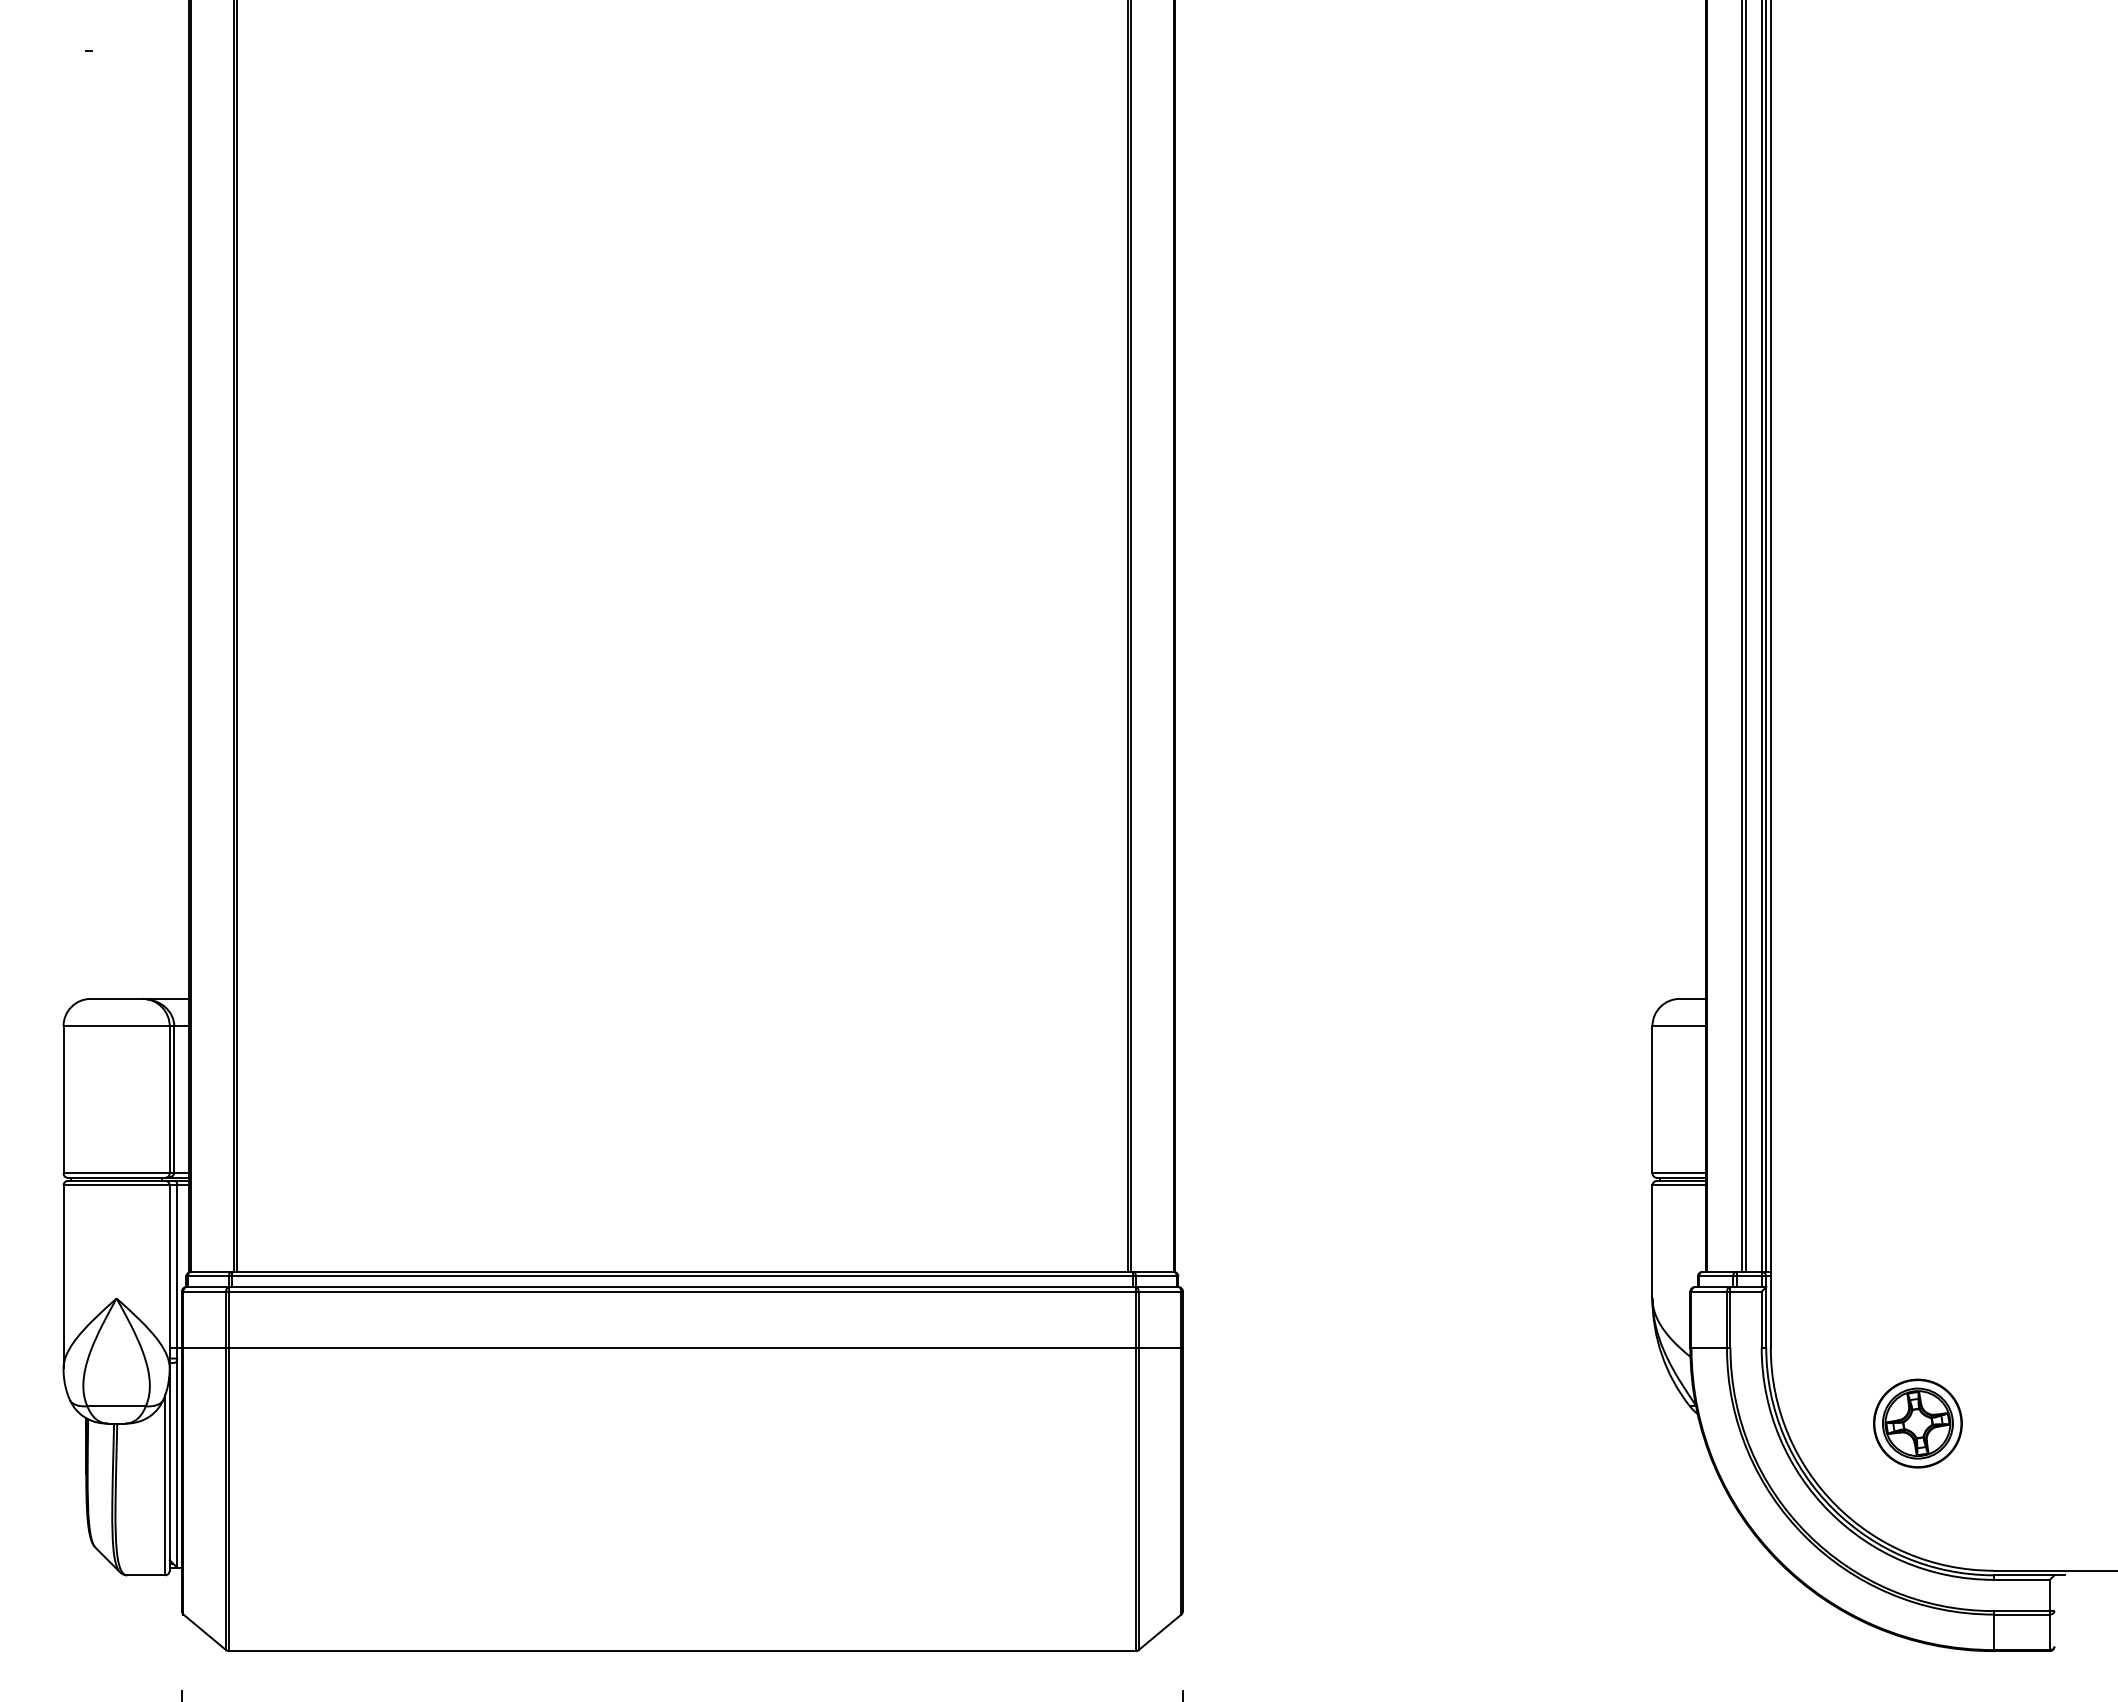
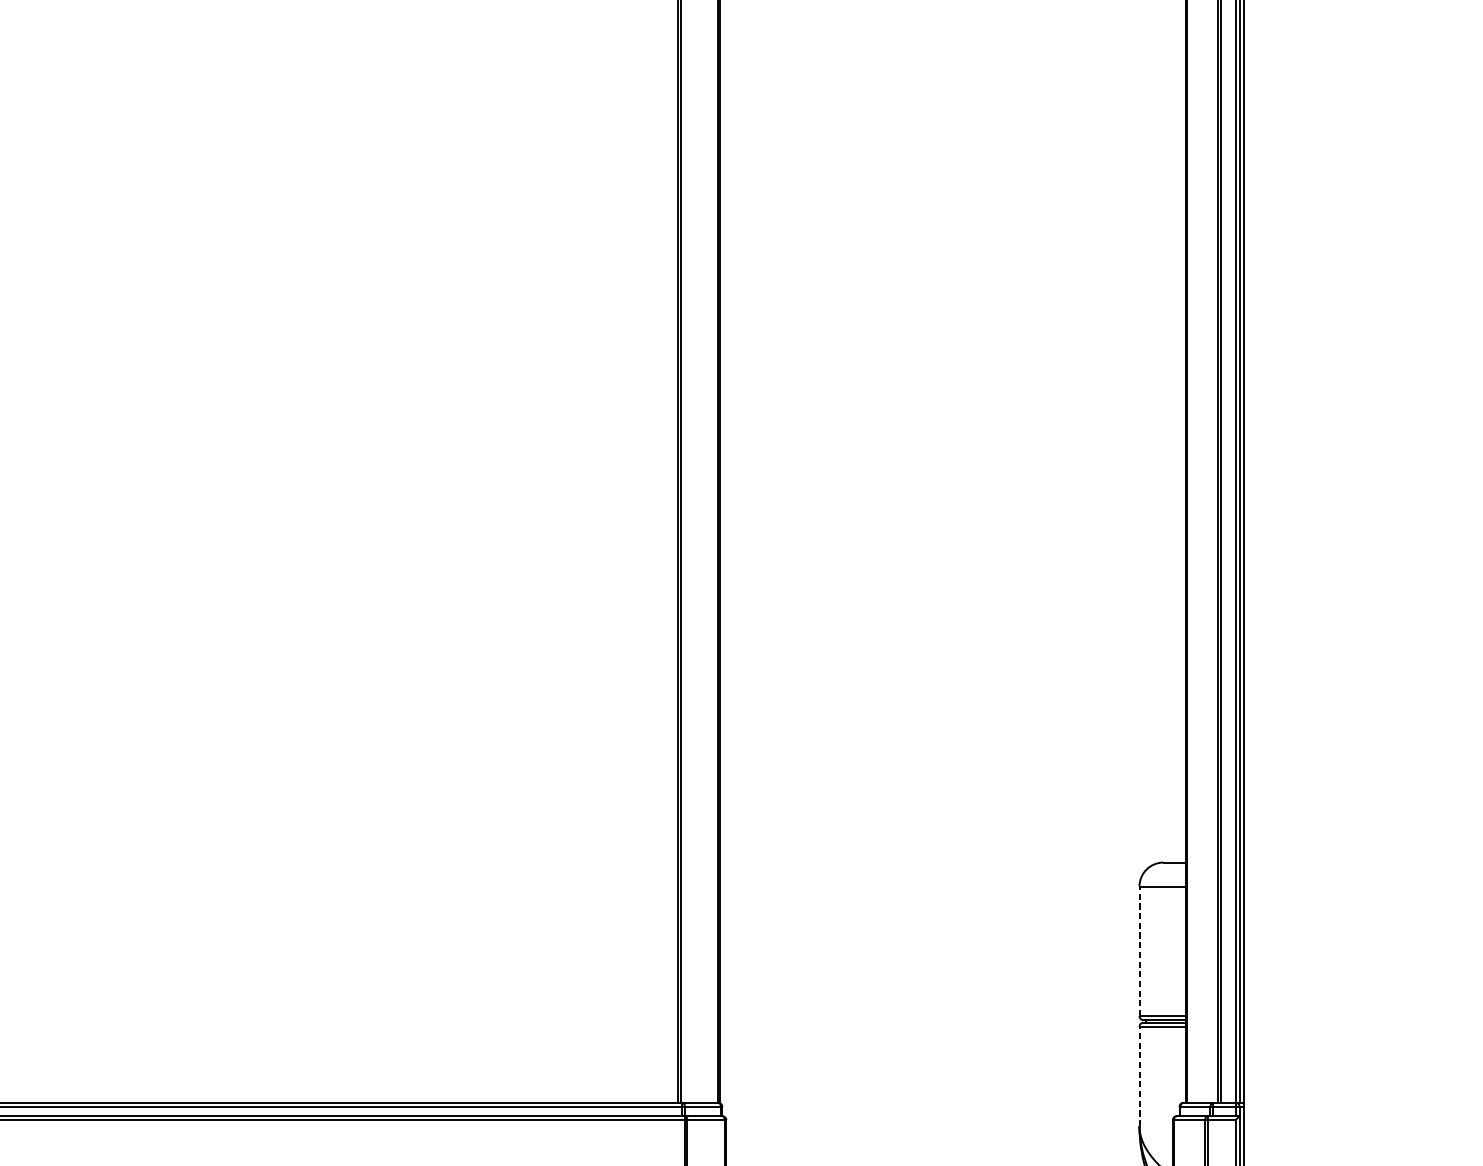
line: (1652, 1099) -> (1139, 951), solid -> dashed
line: (1652, 1241) -> (1139, 1076), solid -> dashed

